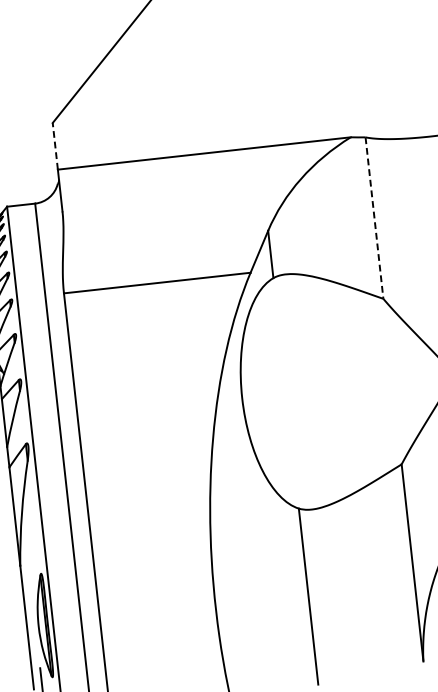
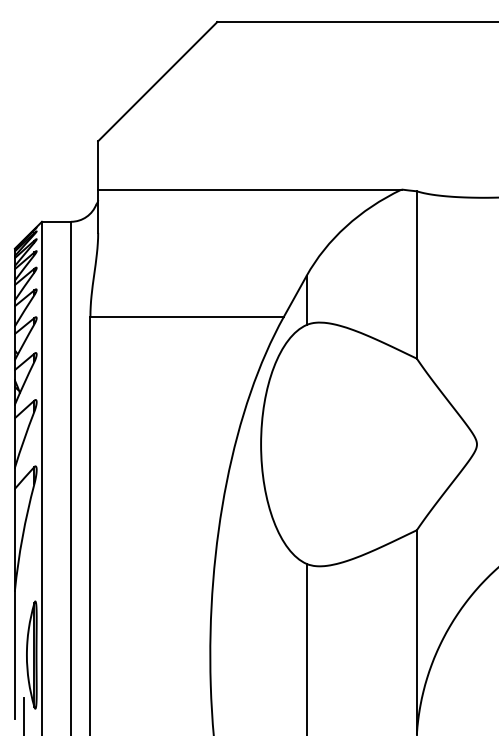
line: (55, 145) -> (98, 164), dashed -> solid
line: (374, 217) -> (416, 274), dashed -> solid

